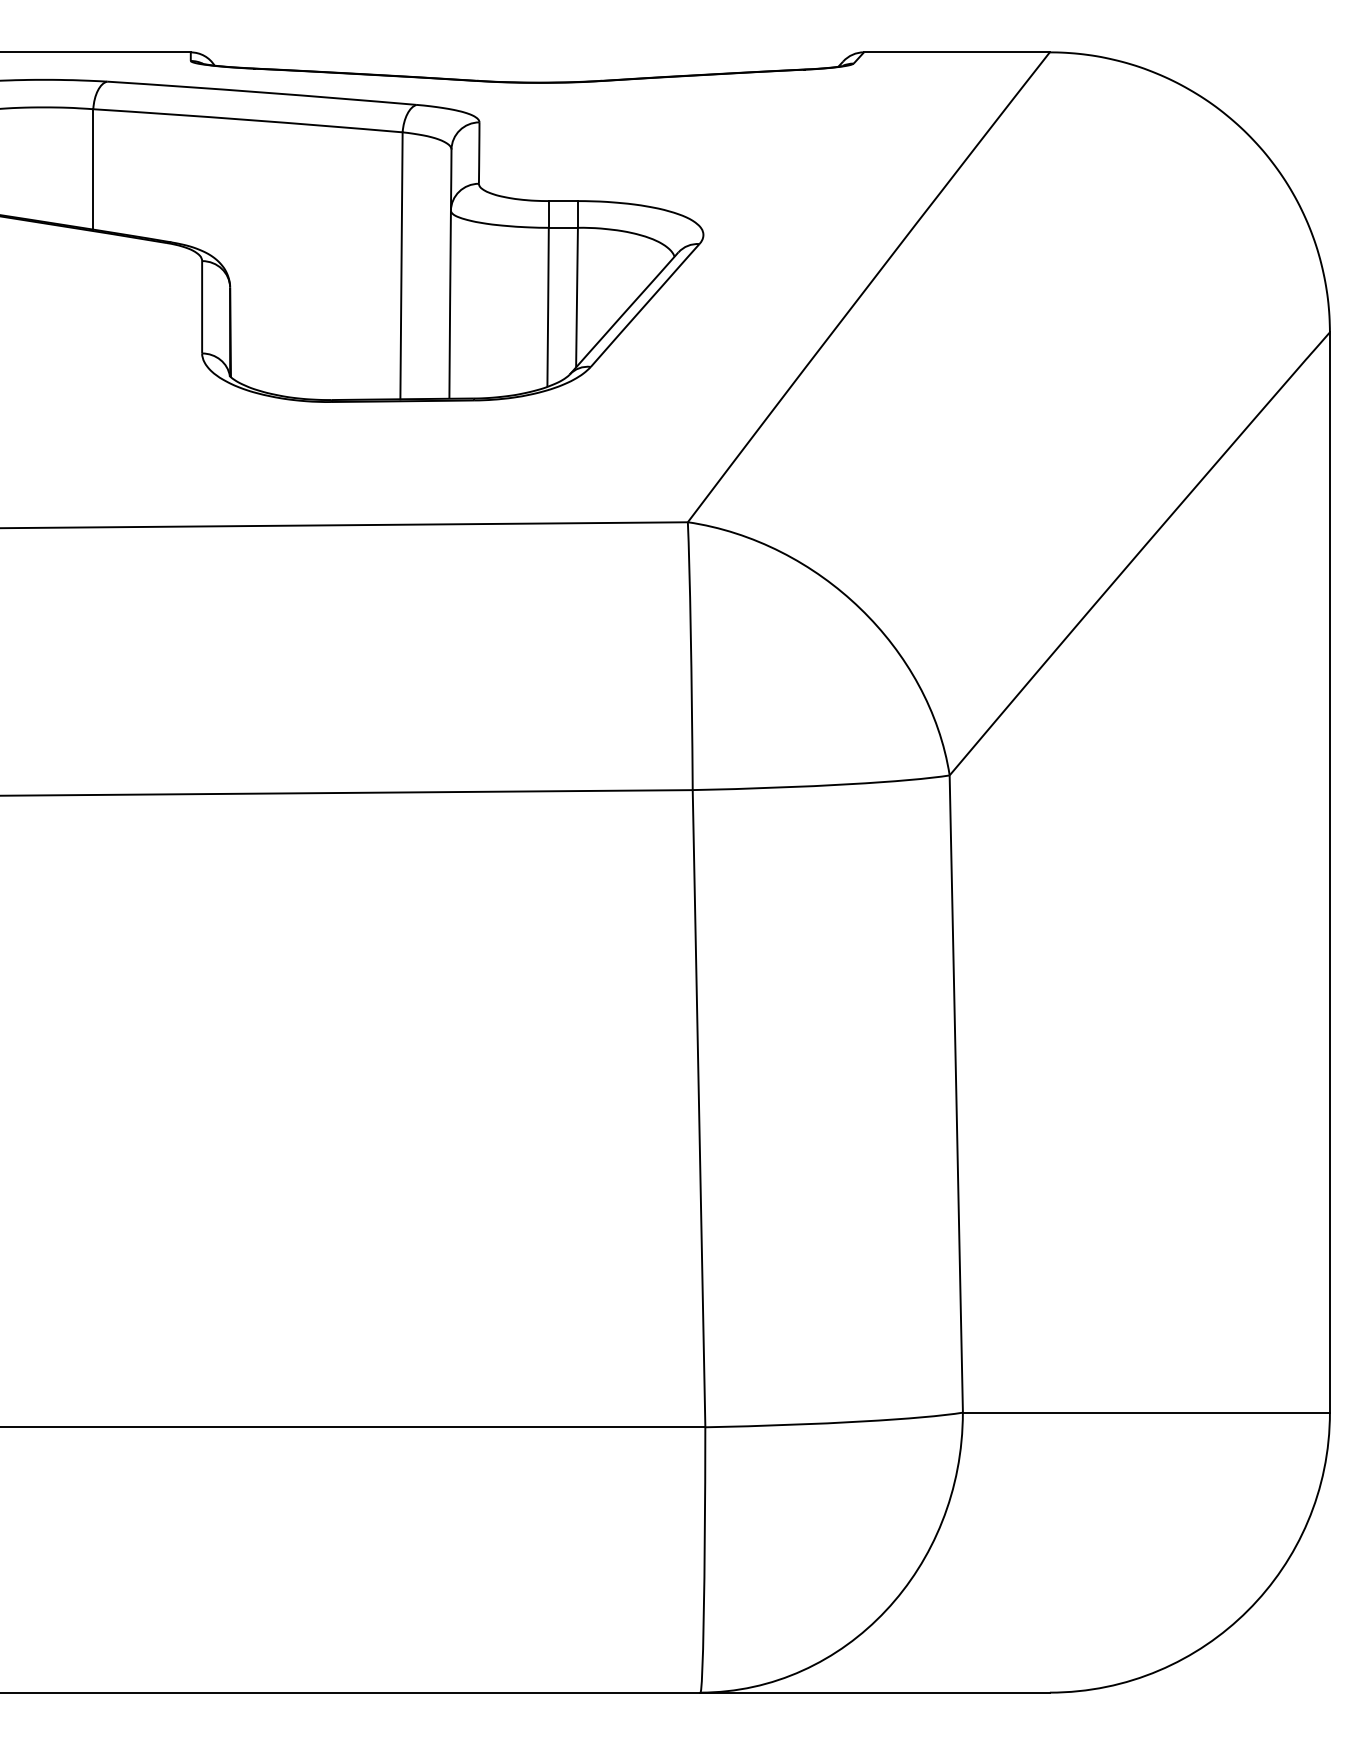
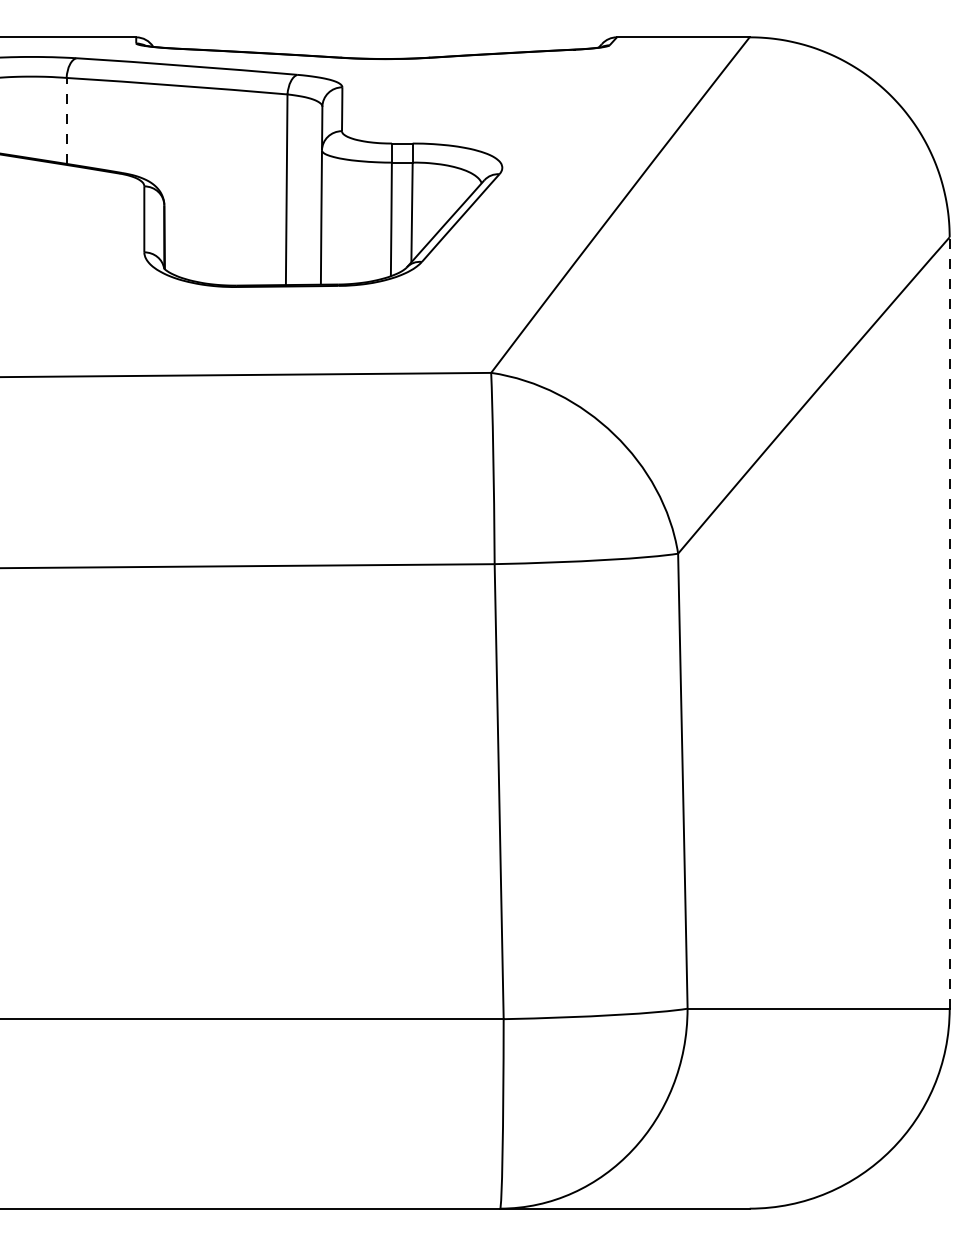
line: (93, 168) -> (66, 120), solid -> dashed
line: (1329, 872) -> (949, 623), solid -> dashed

